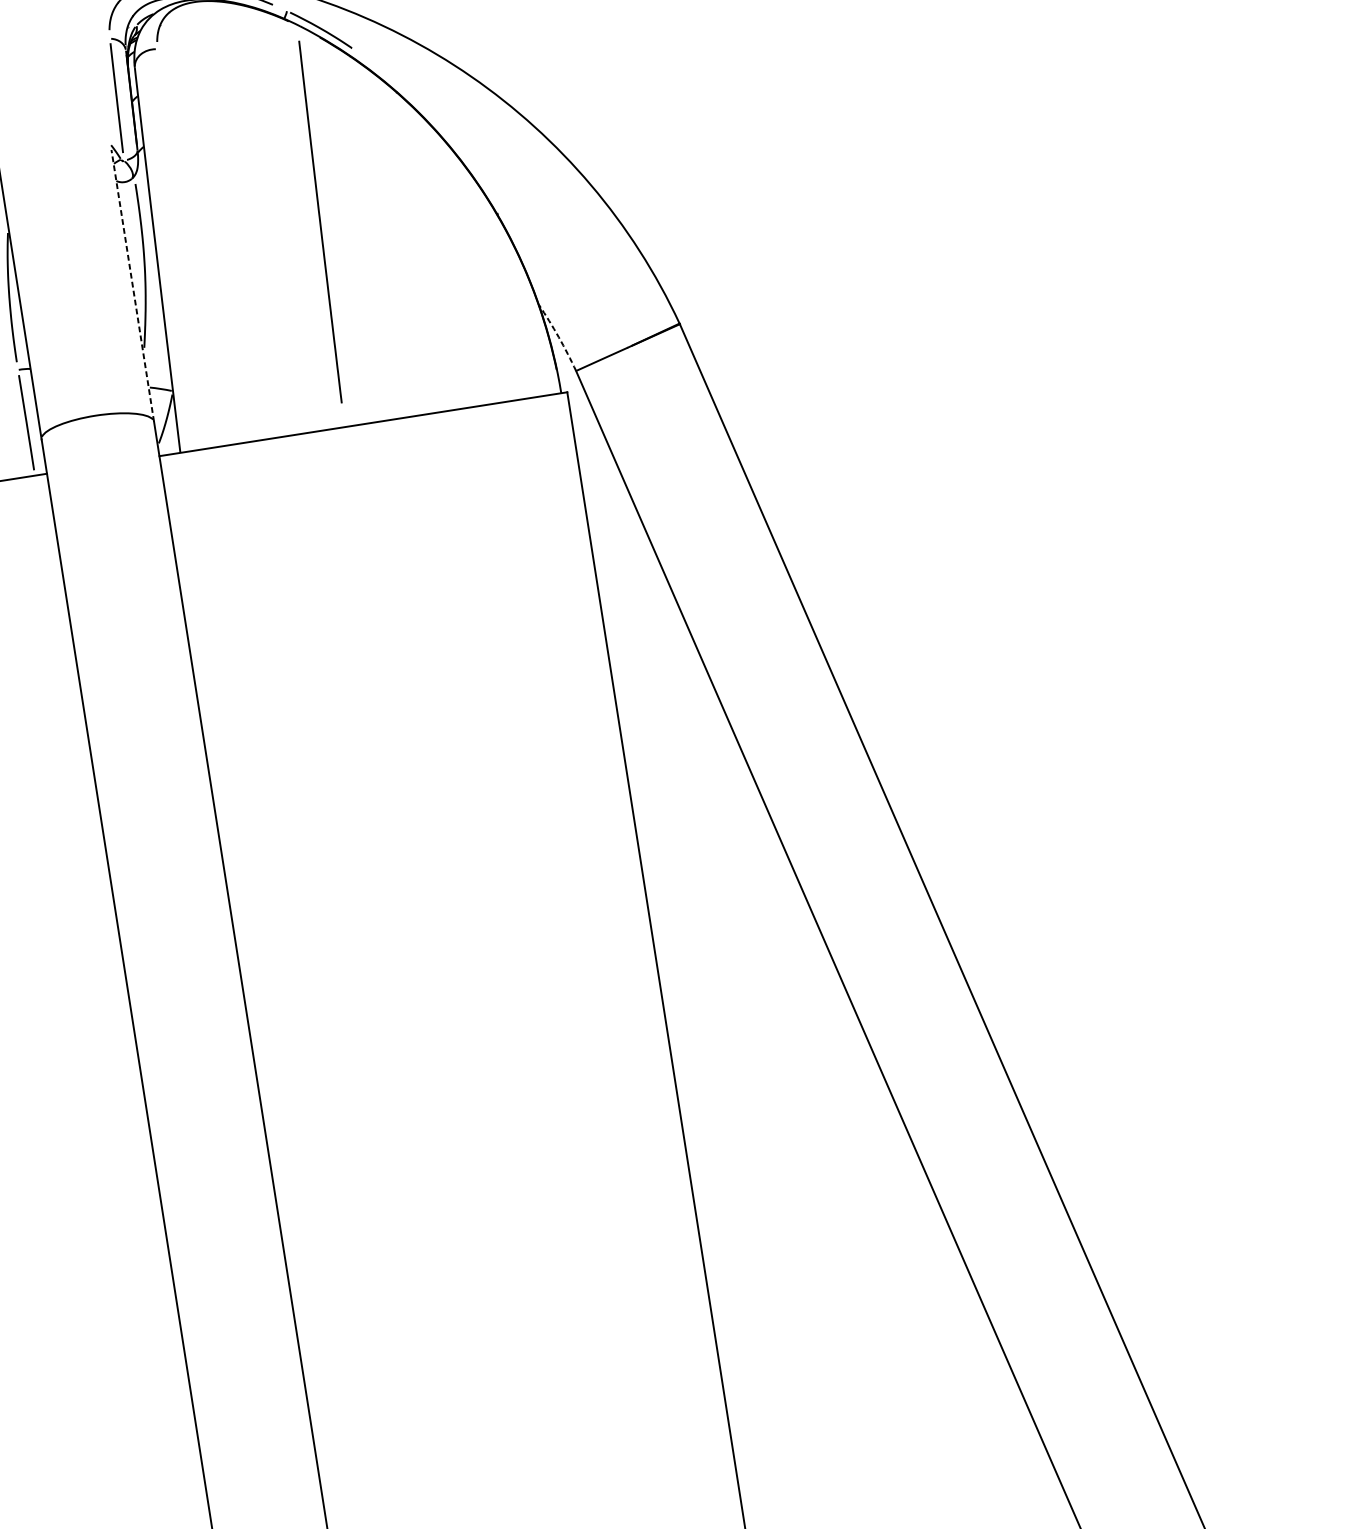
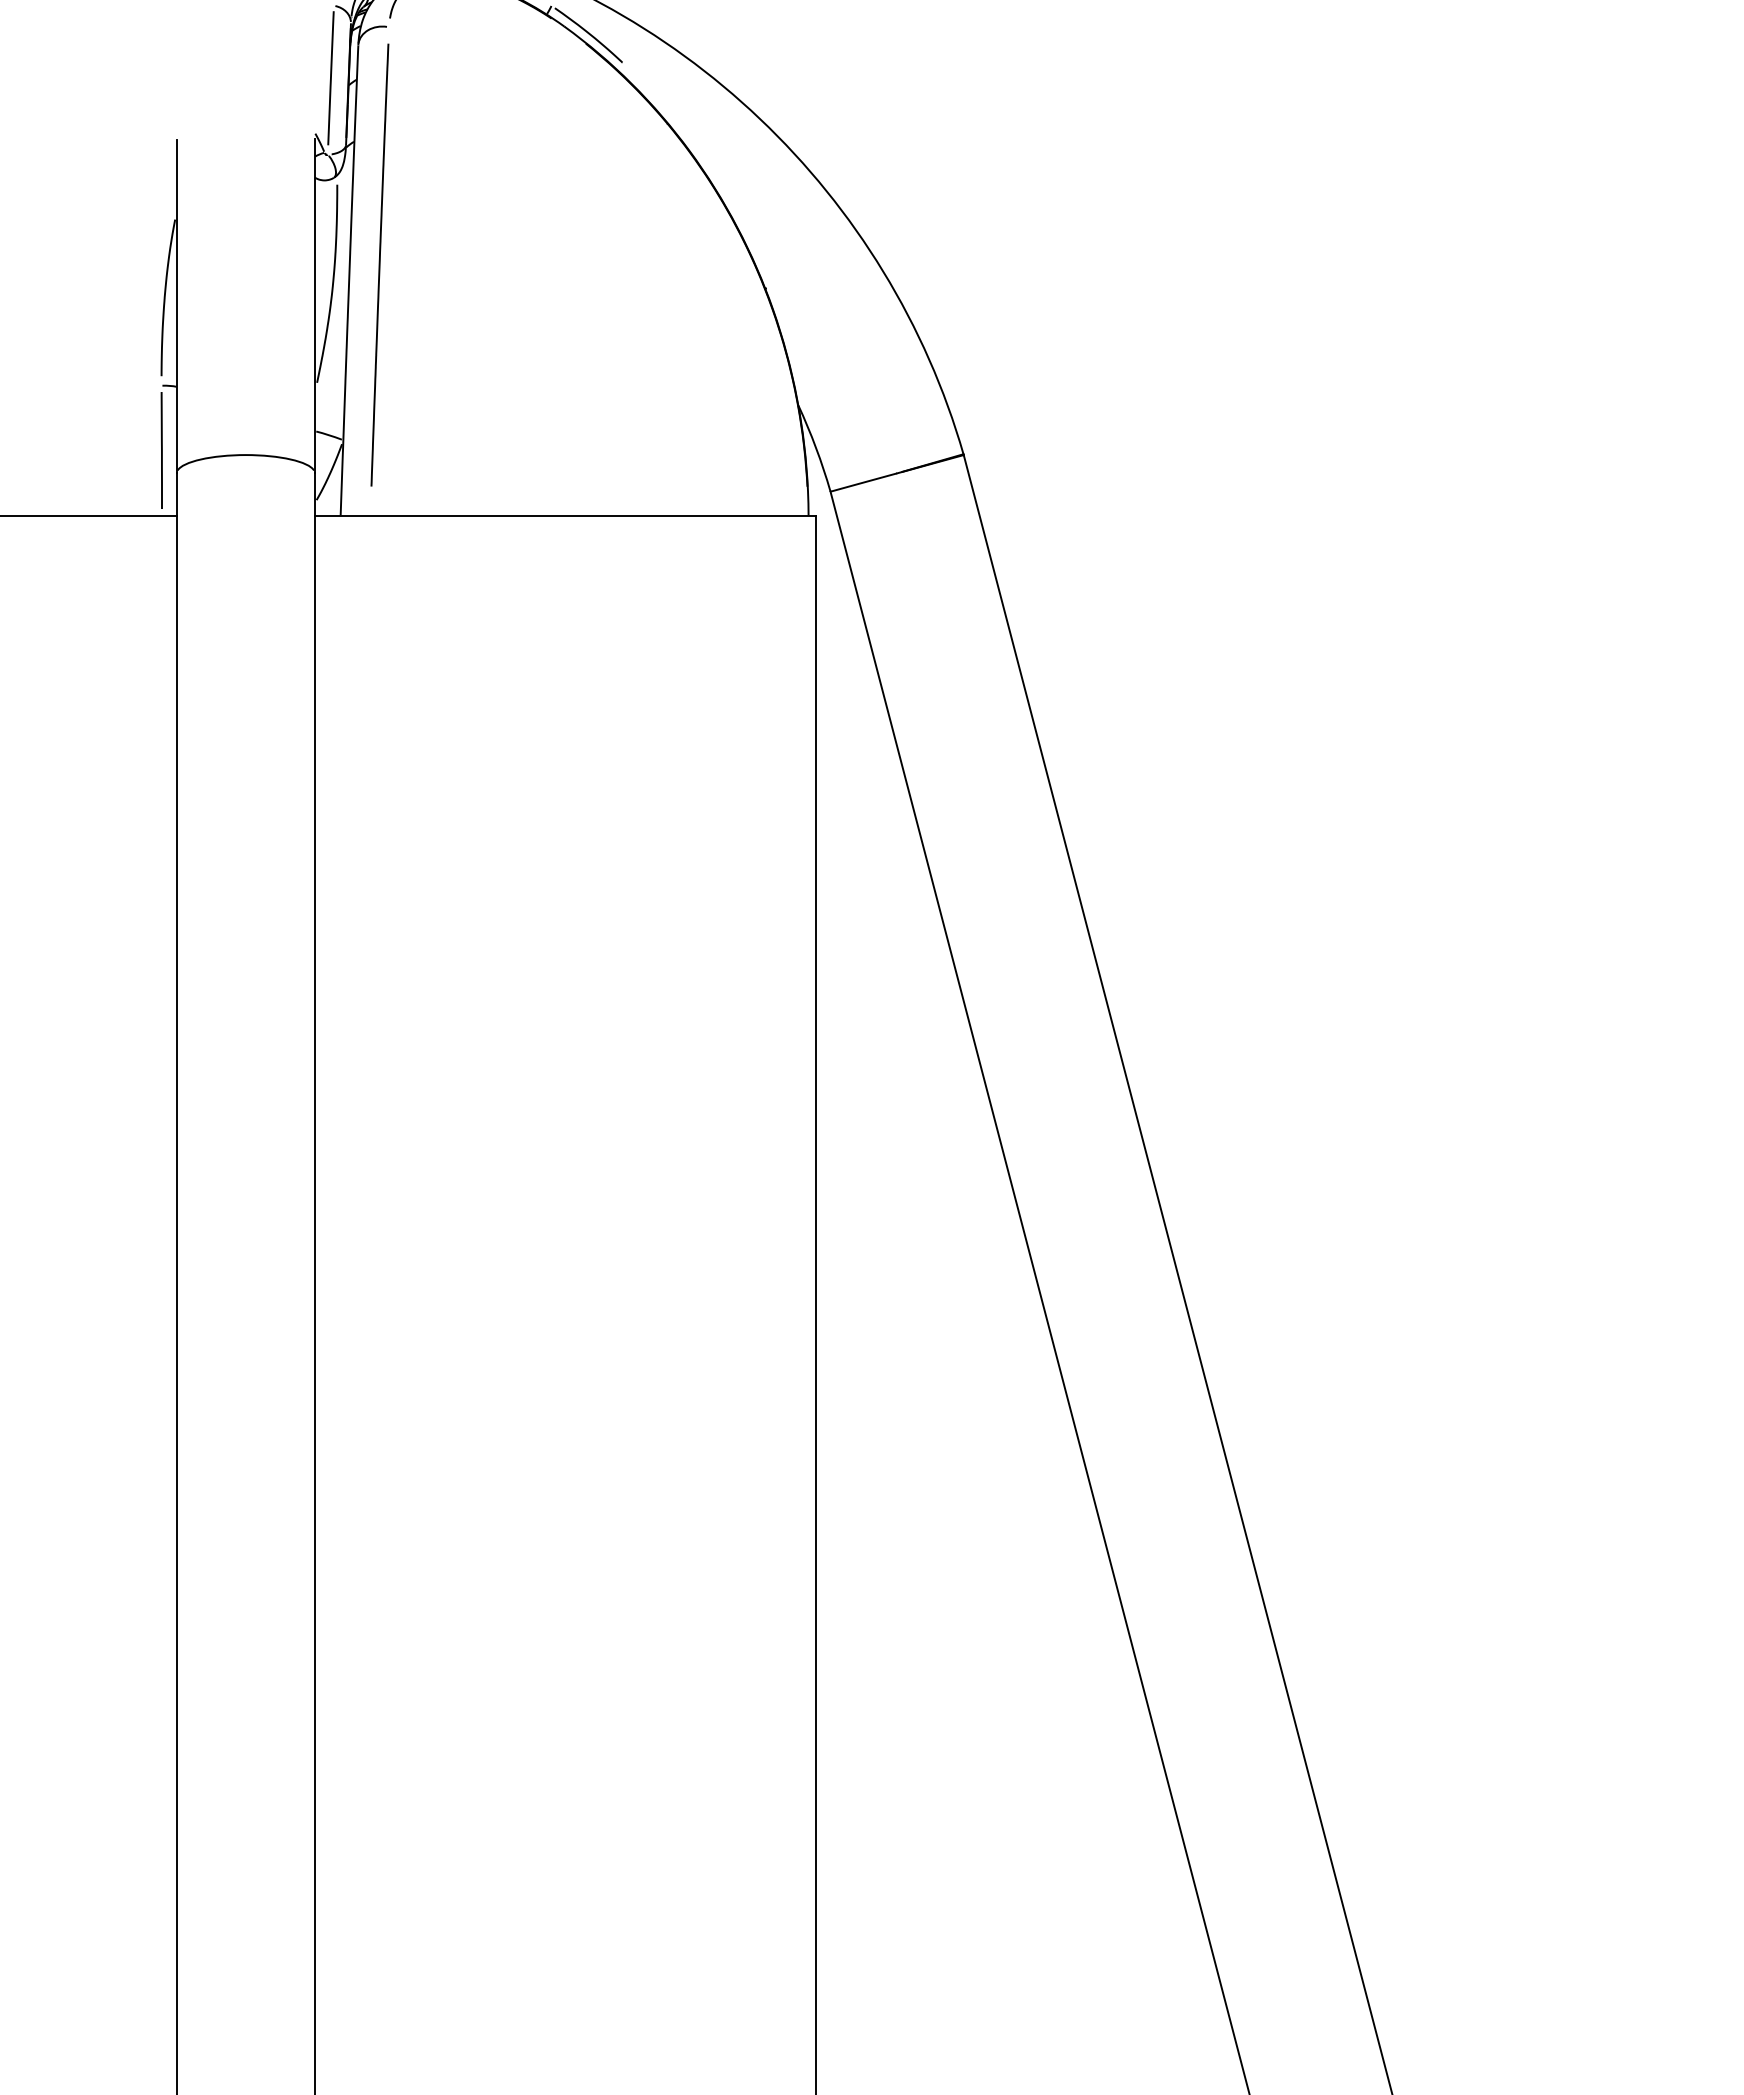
line: (320, 221) -> (379, 264), moved
line: (132, 286) -> (314, 306), dashed -> solid
arc: (559, 337) -> (816, 448), dashed -> solid

